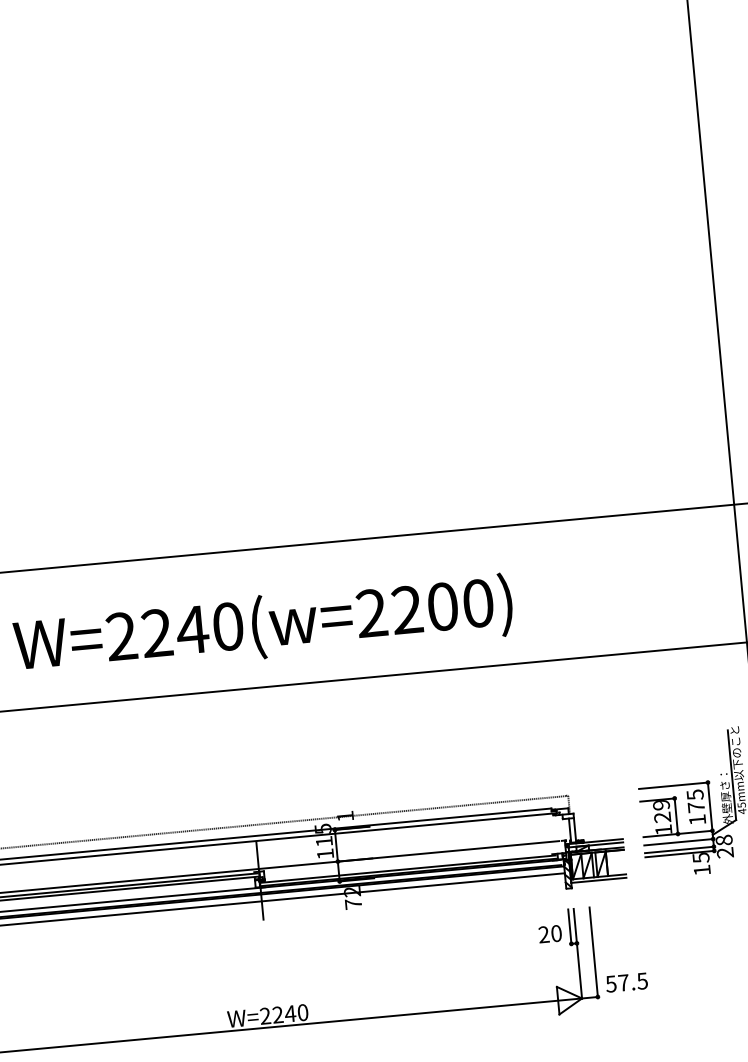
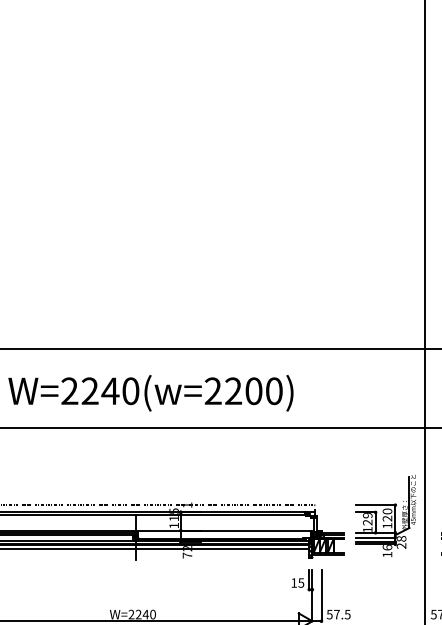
text: (695, 800) -> (387, 514), 175 -> 120
text: (701, 857) -> (387, 547), 15 -> 16
text: (549, 933) -> (297, 582), 20 -> 15

